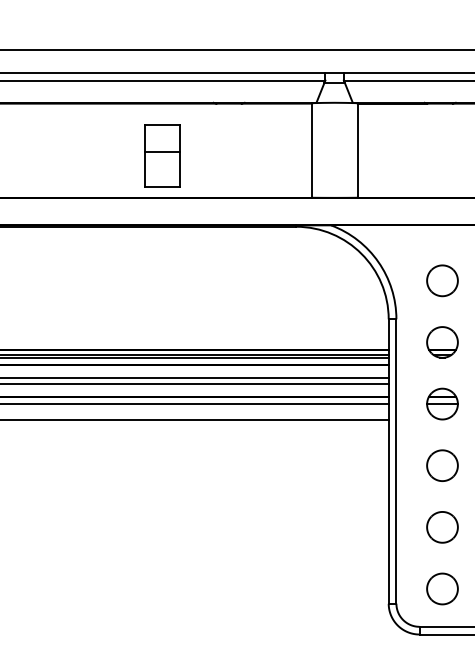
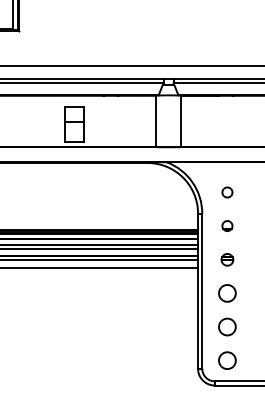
part: (442, 280) -> (227, 192), size x0.6
part: (442, 341) -> (227, 225), size x0.6
part: (442, 403) -> (227, 259), size x0.7

